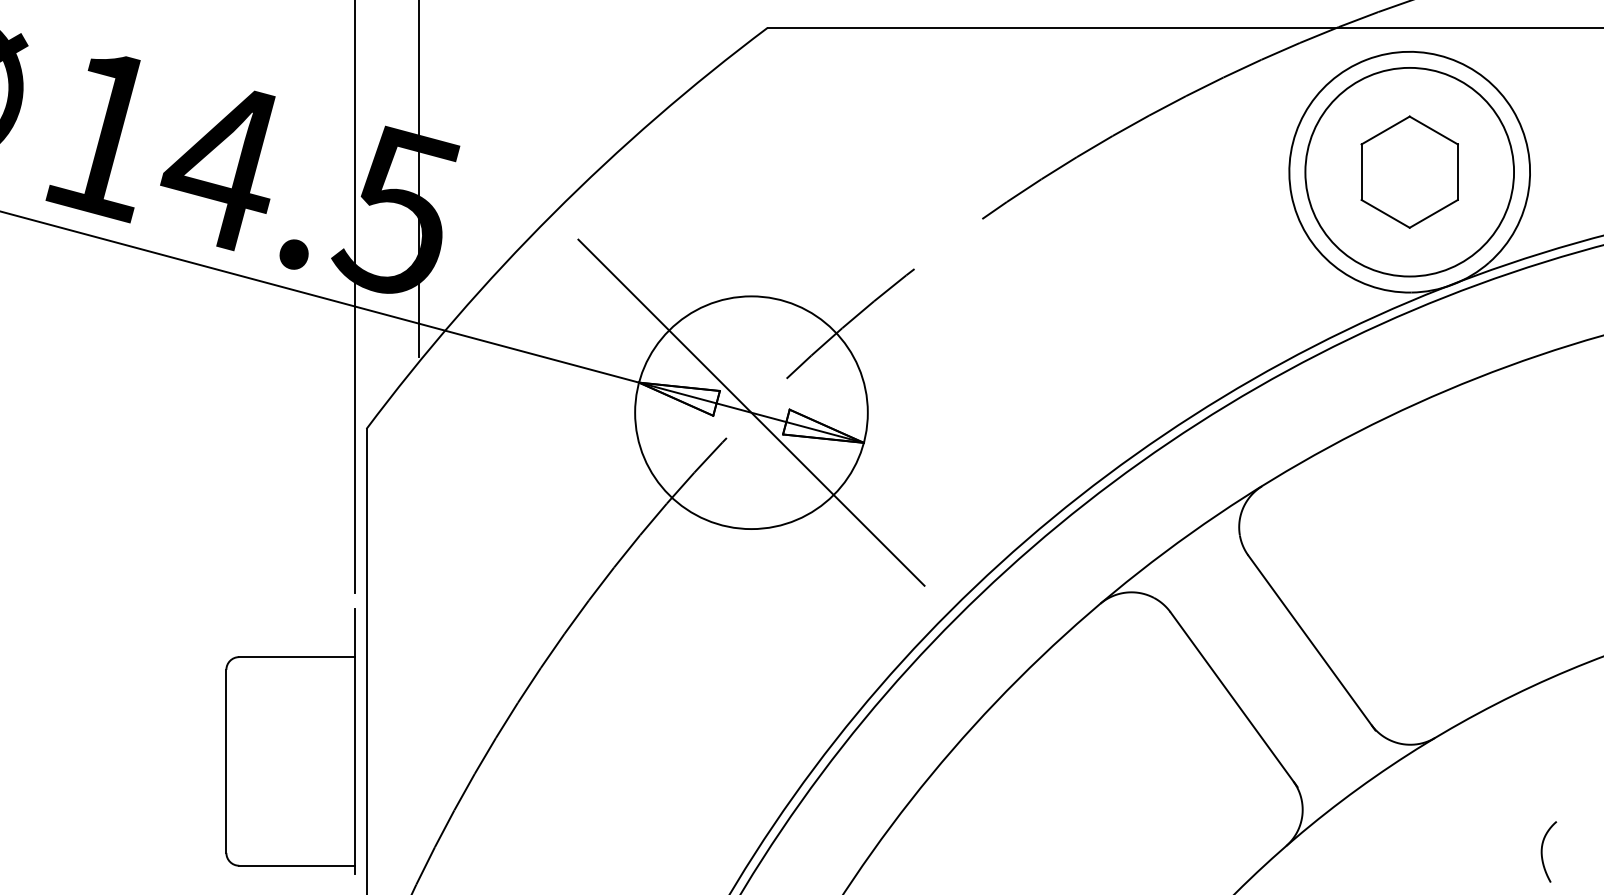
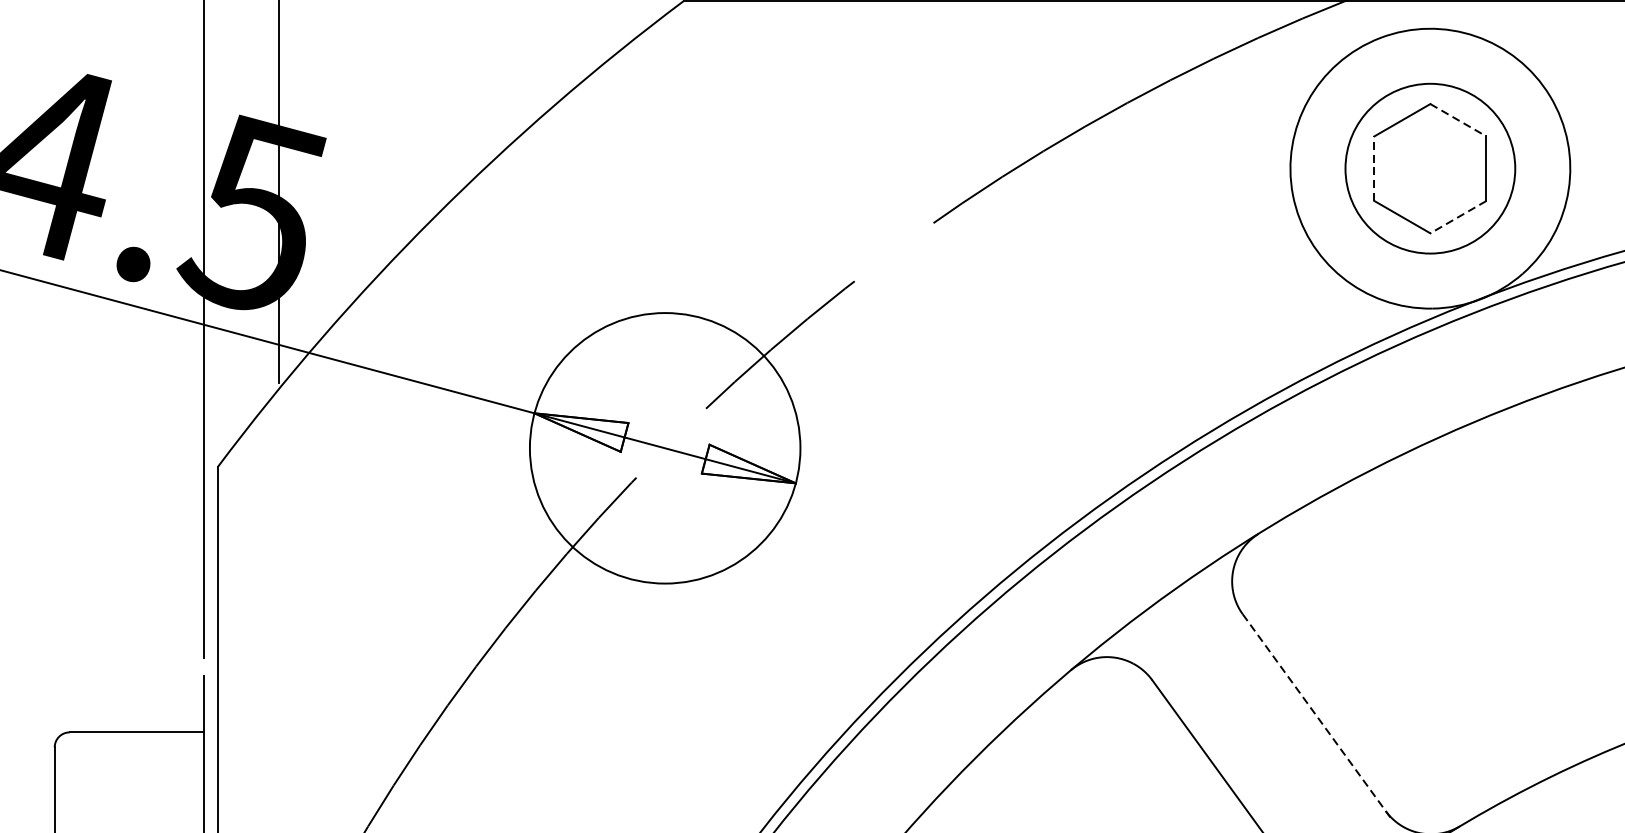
line: (1433, 130) -> (1458, 120), solid -> dashed
circle: (1409, 171) -> (1430, 167), size x0.7
line: (1361, 172) -> (1374, 169), solid -> dashed
line: (1433, 213) -> (1458, 216), solid -> dashed
line: (751, 412) -> (665, 448), removed
line: (1312, 643) -> (1317, 716), solid -> dashed

